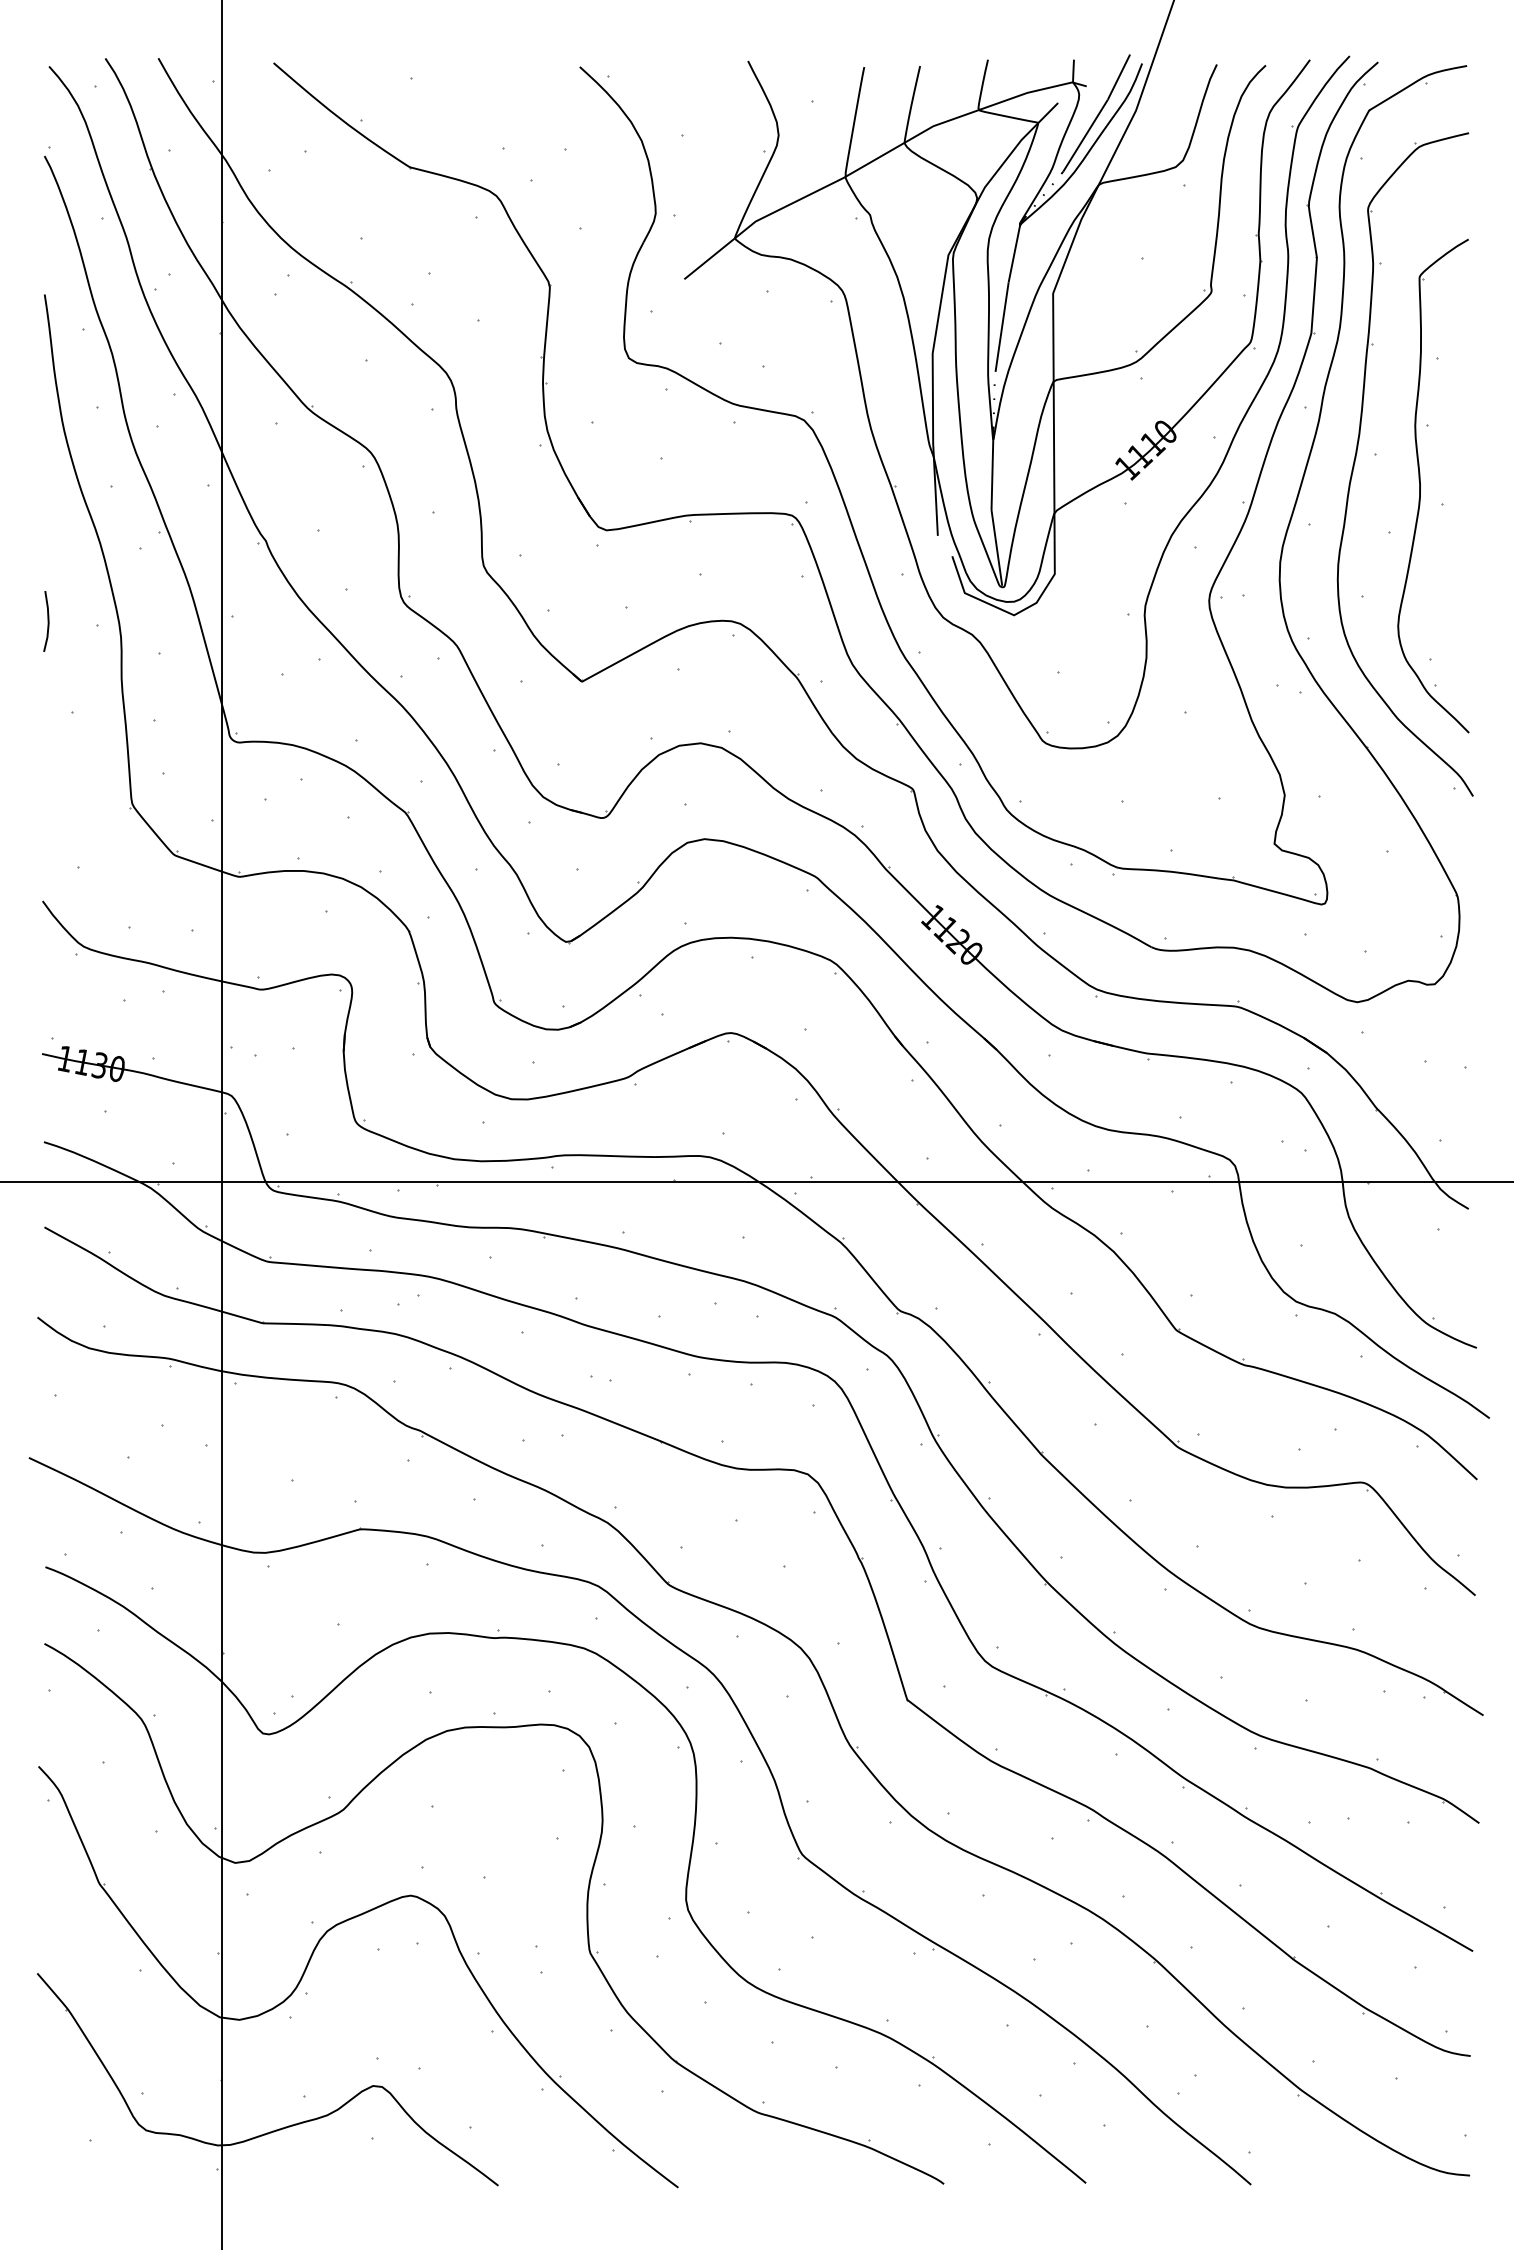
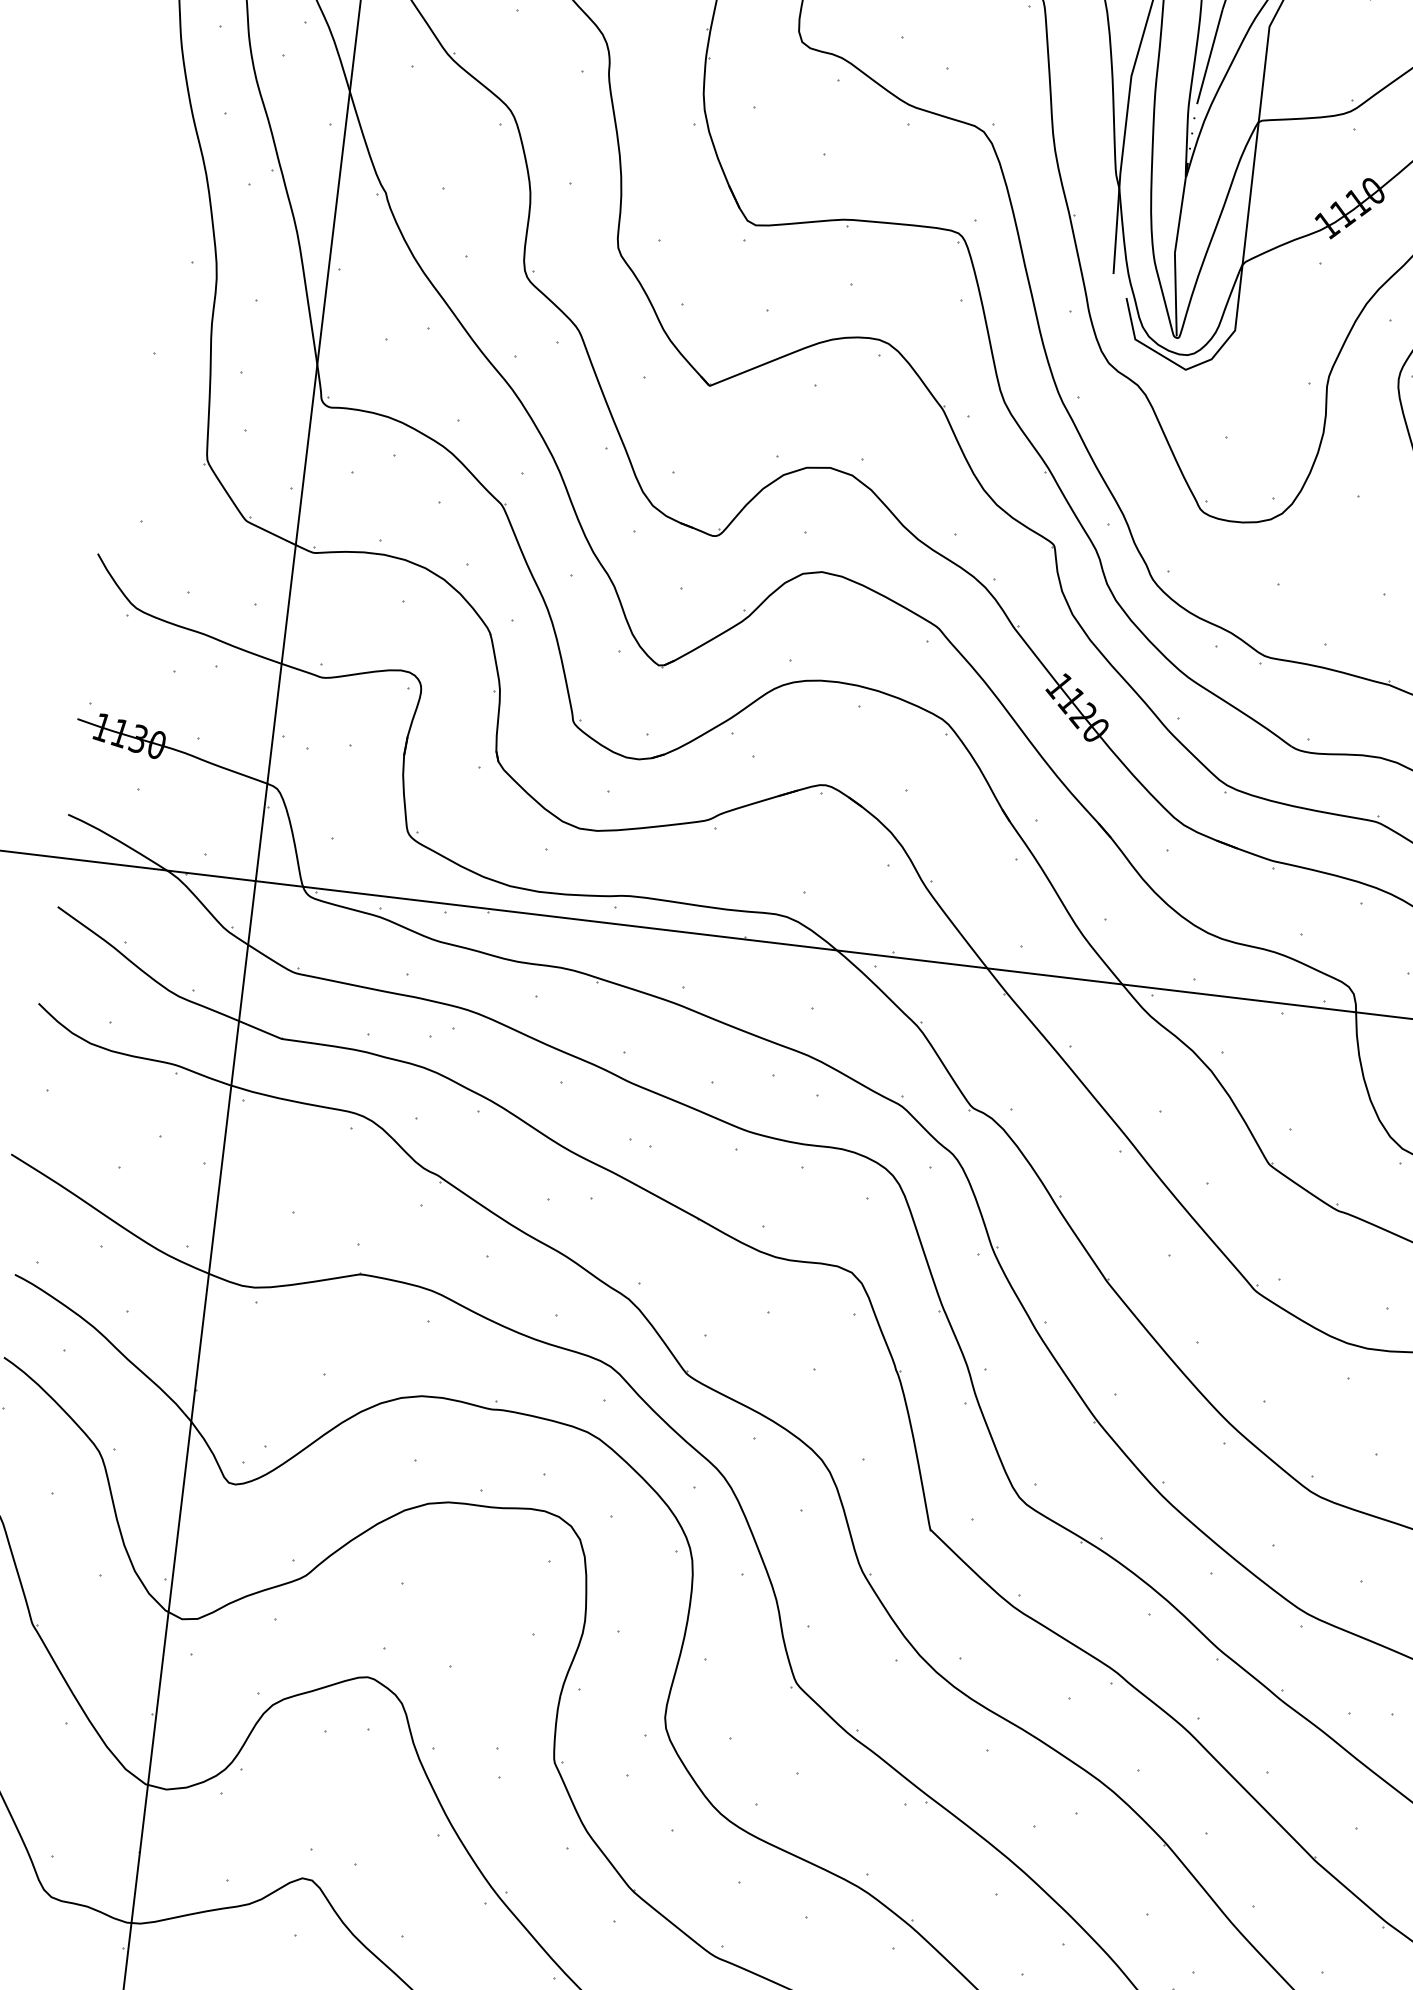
line: (47, 621) -> (139, 251), removed

